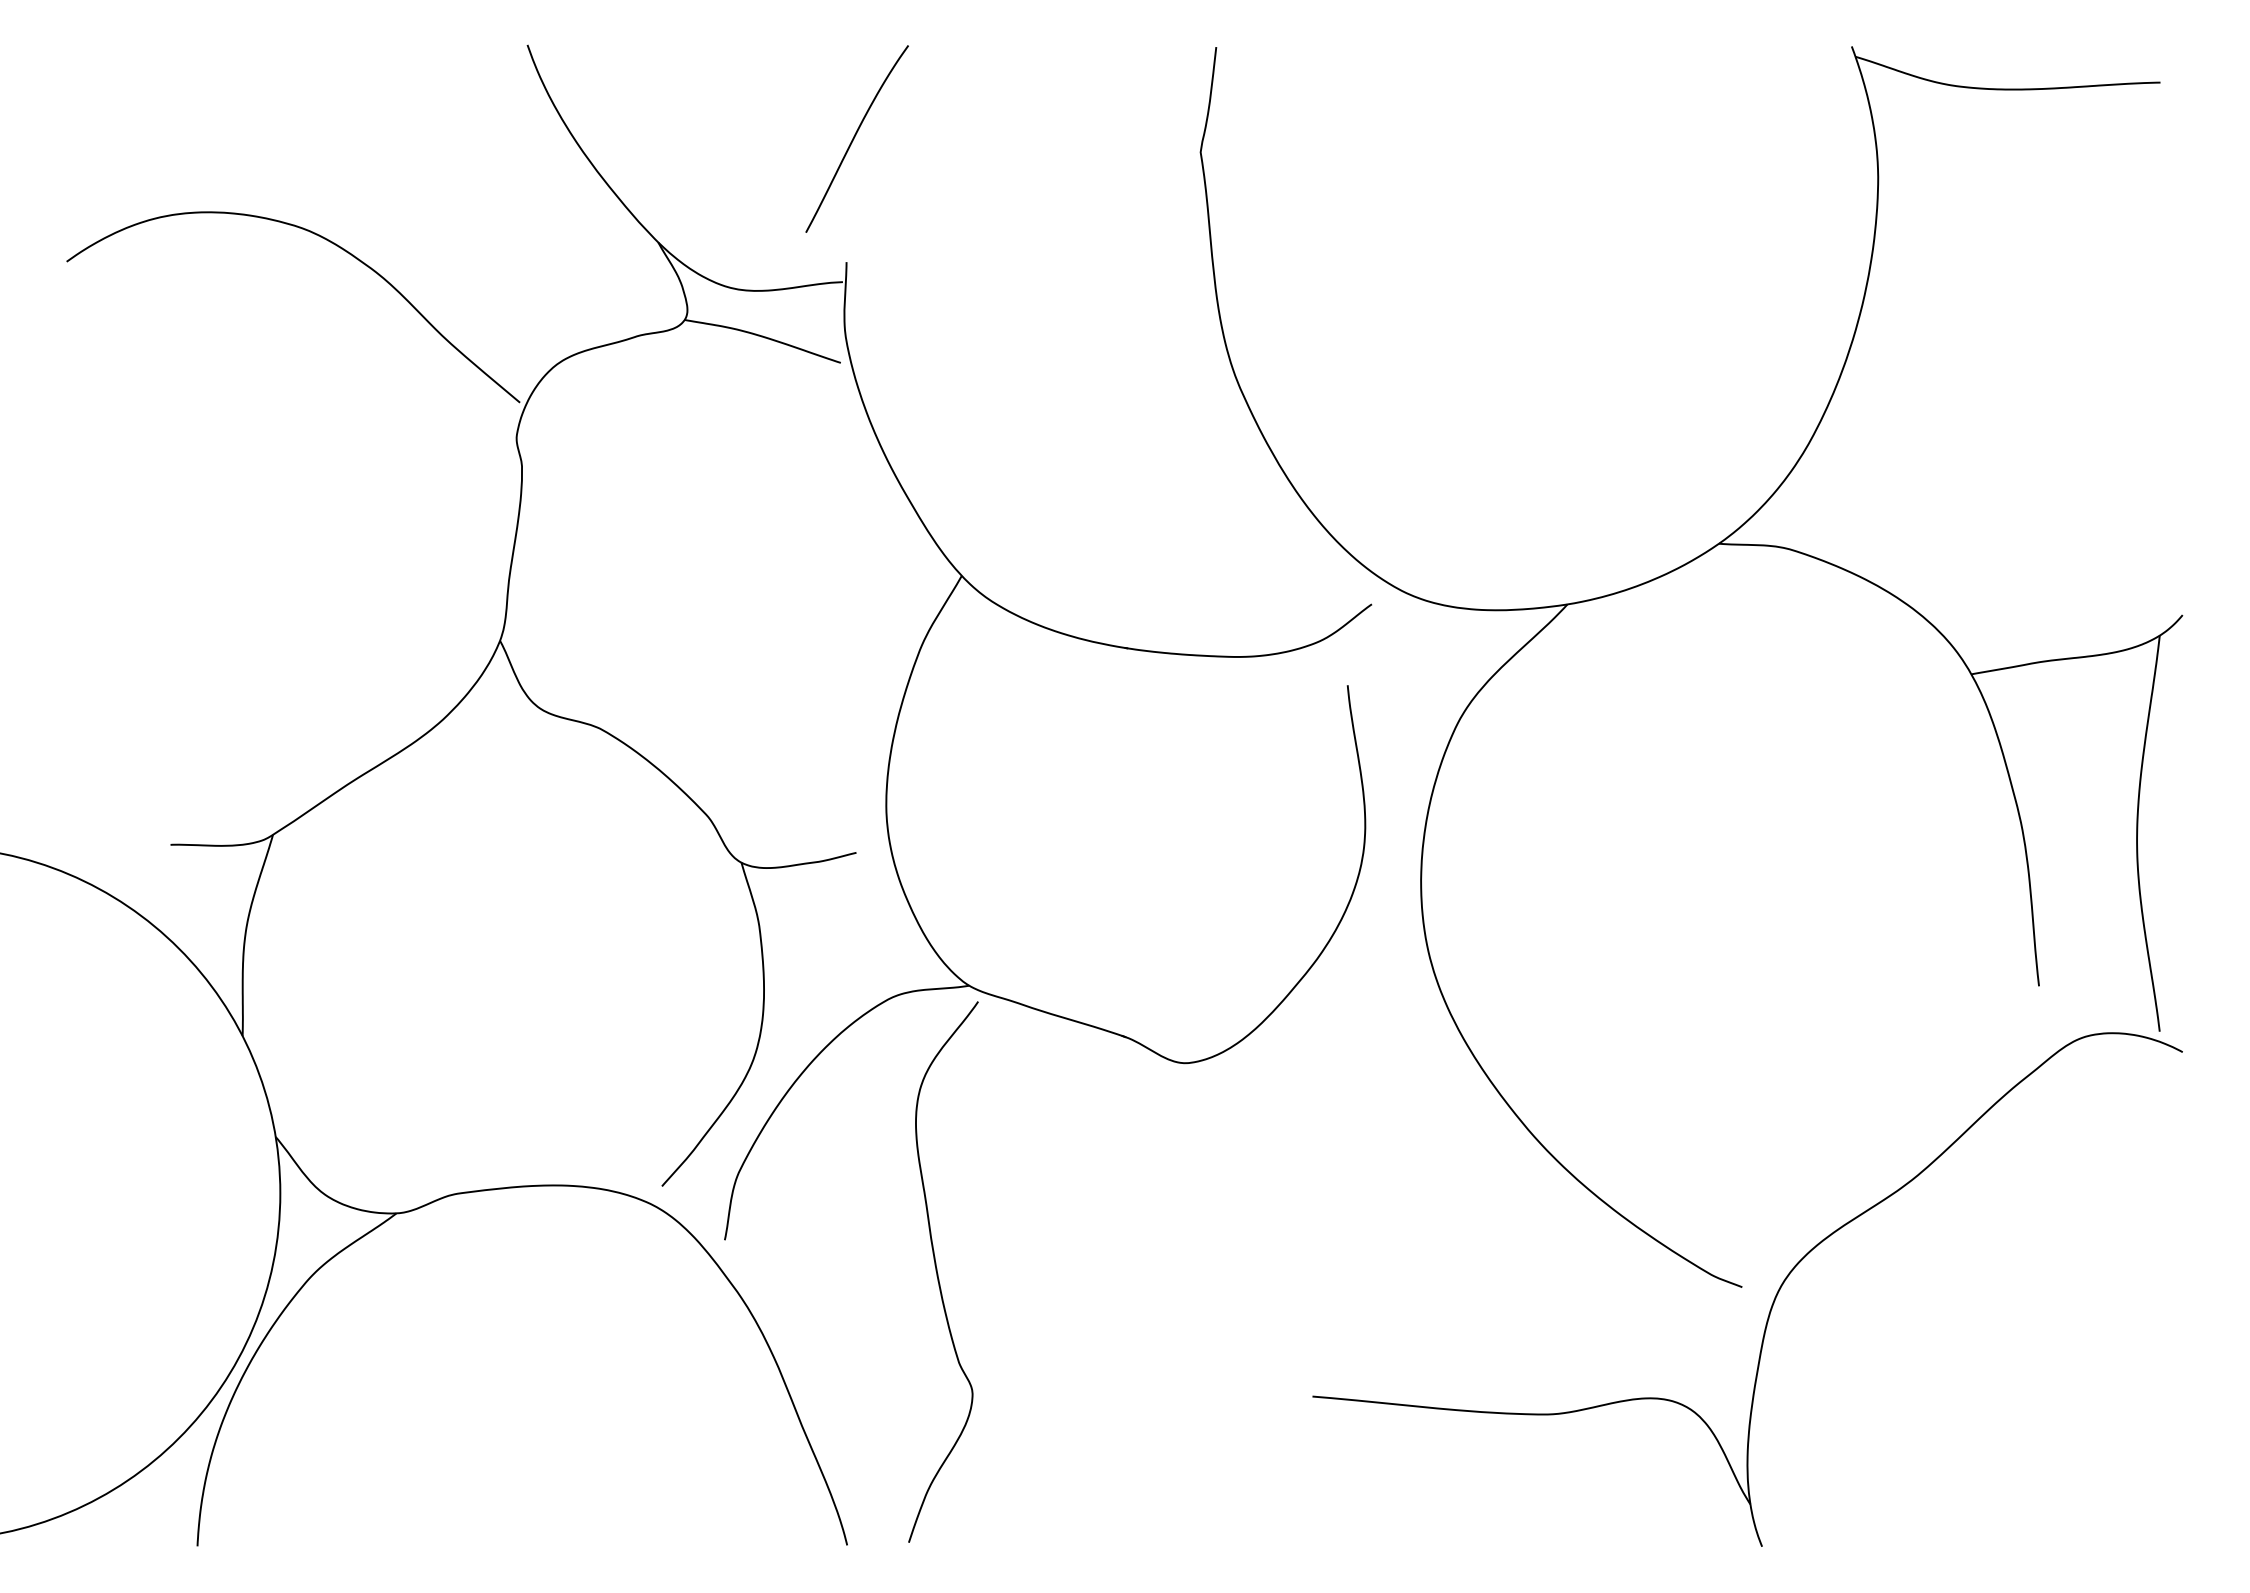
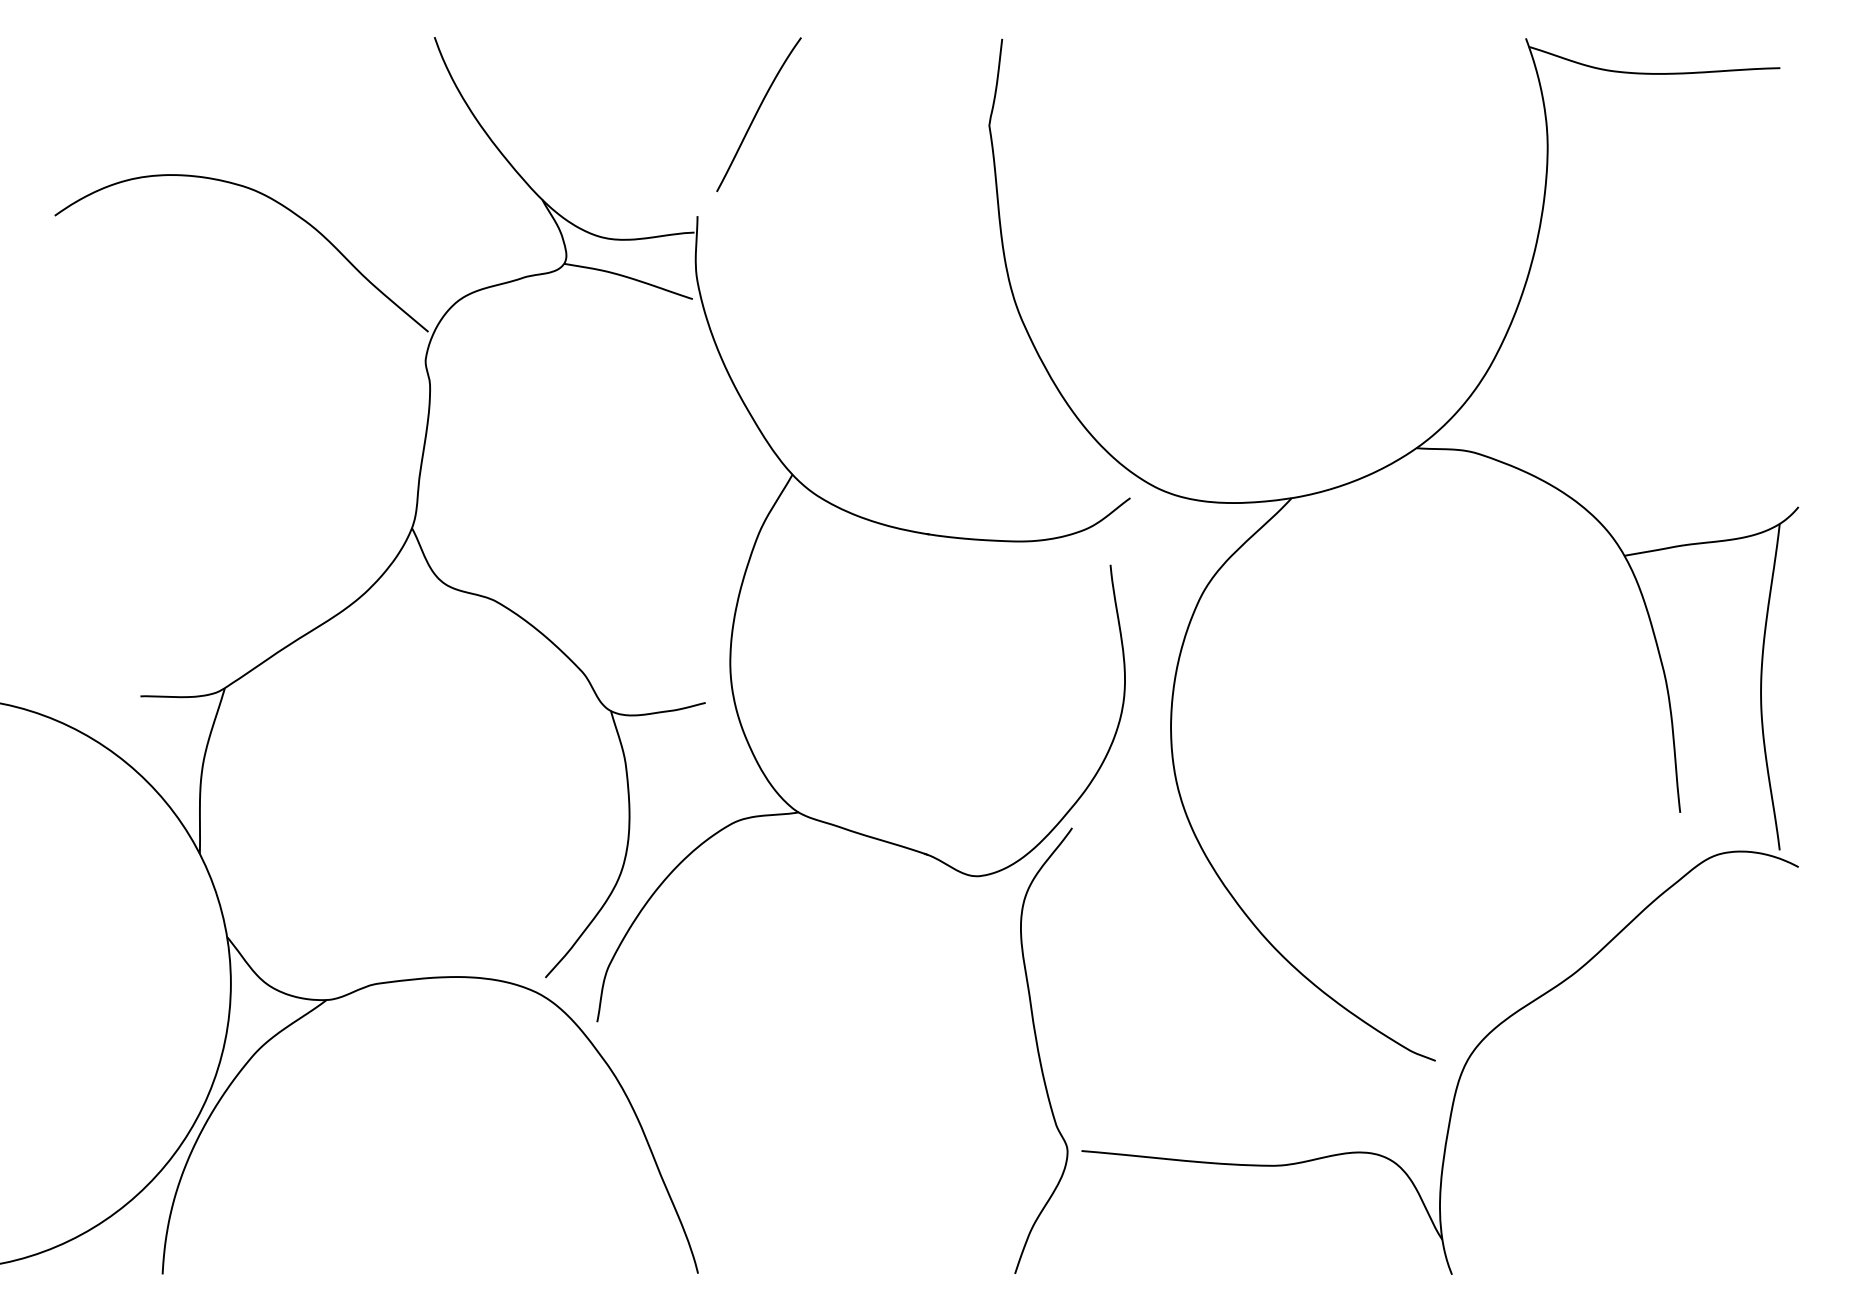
curve: (855, 137) -> (757, 113), moved
curve: (938, 1273) -> (1039, 1052), moved

